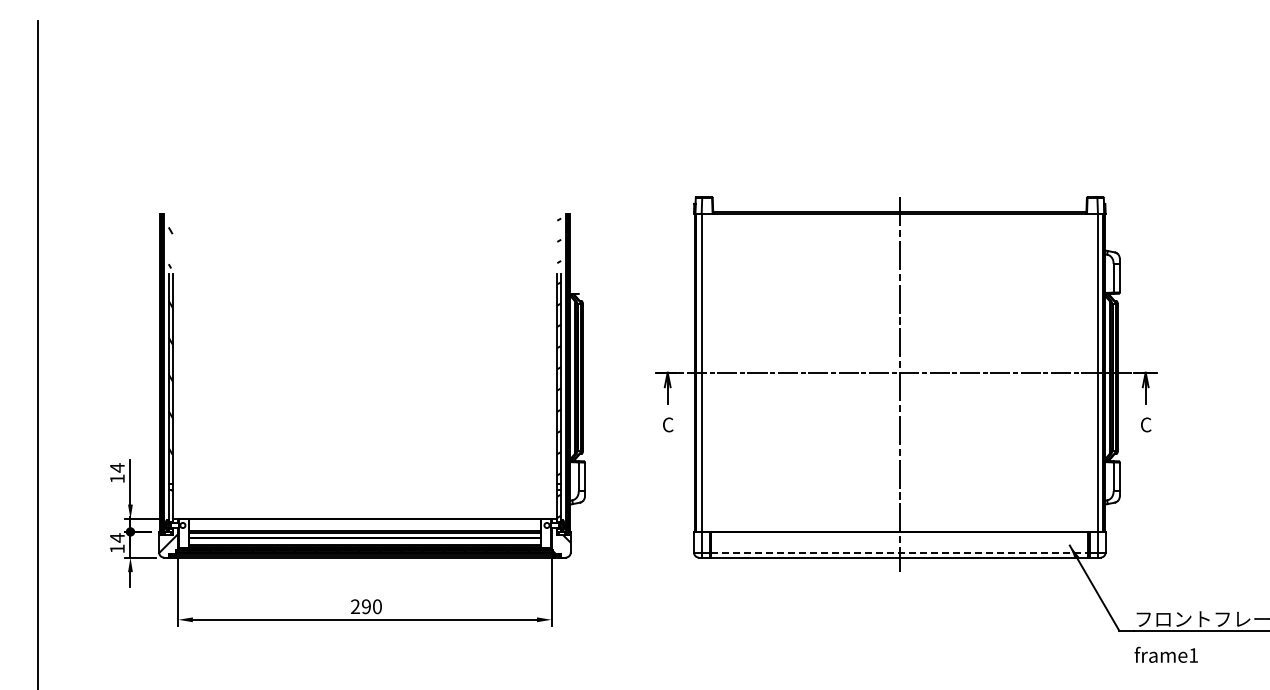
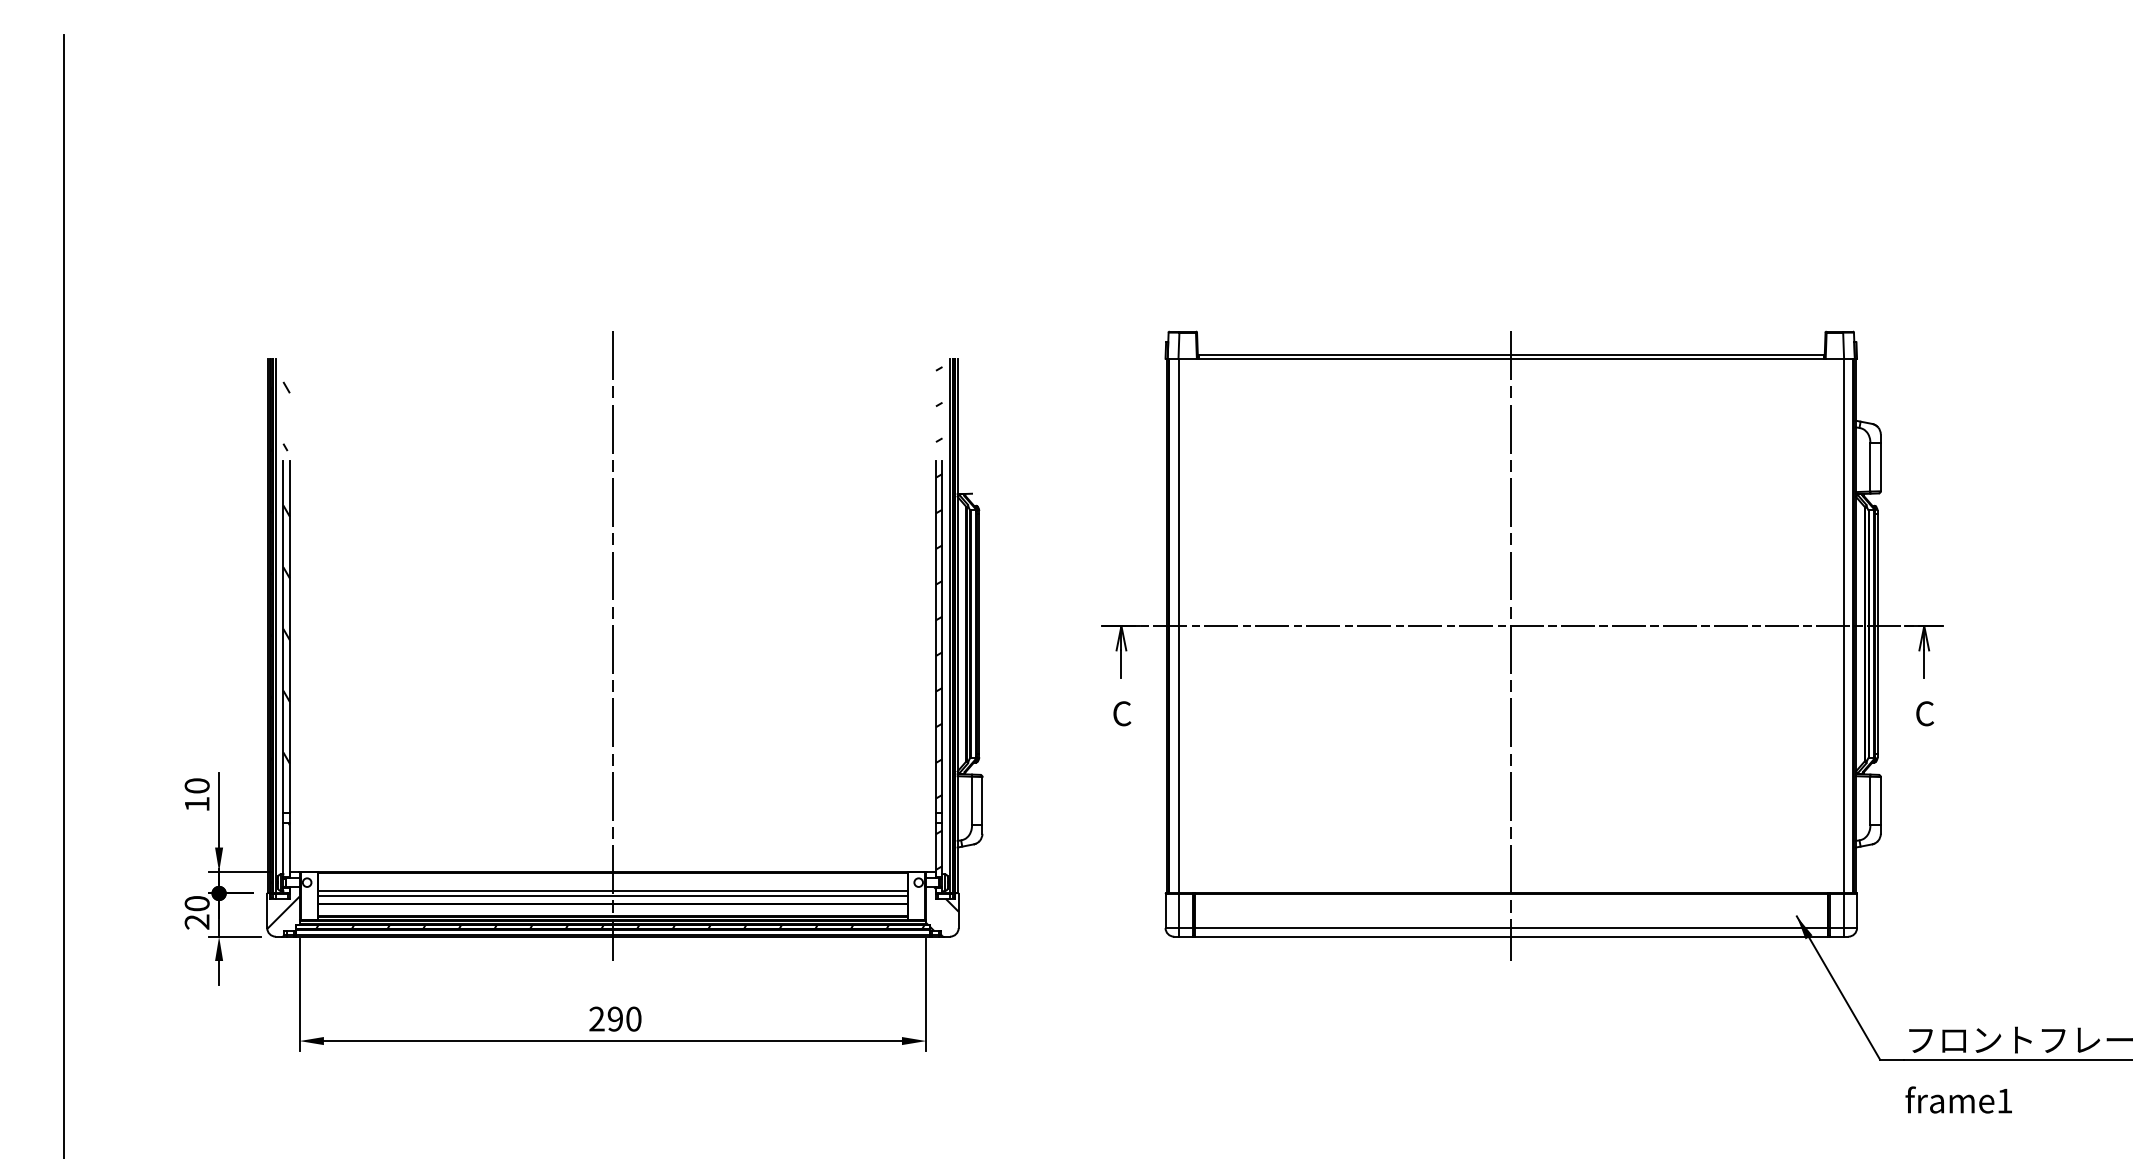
line: (364, 384) -> (612, 645), added
text: (117, 467) -> (197, 785), 14 -> 10
text: (117, 543) -> (197, 912), 14 -> 20
line: (900, 552) -> (1512, 928), dashed -> solid

